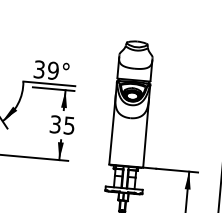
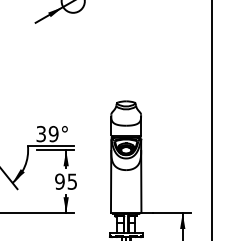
text: (55, 124) -> (59, 181), 35 -> 95

